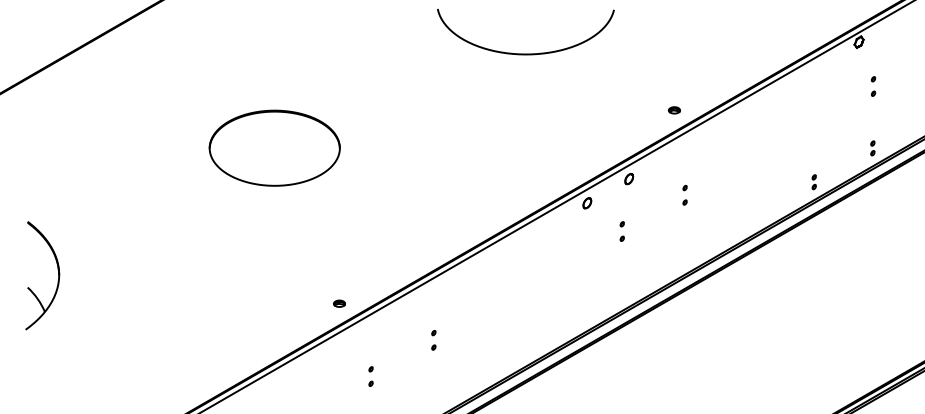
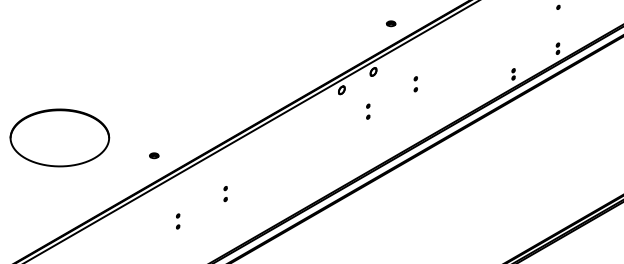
part: (673, 110) -> (390, 23), moved
part: (274, 147) -> (59, 137), moved
part: (339, 303) -> (154, 155), moved

